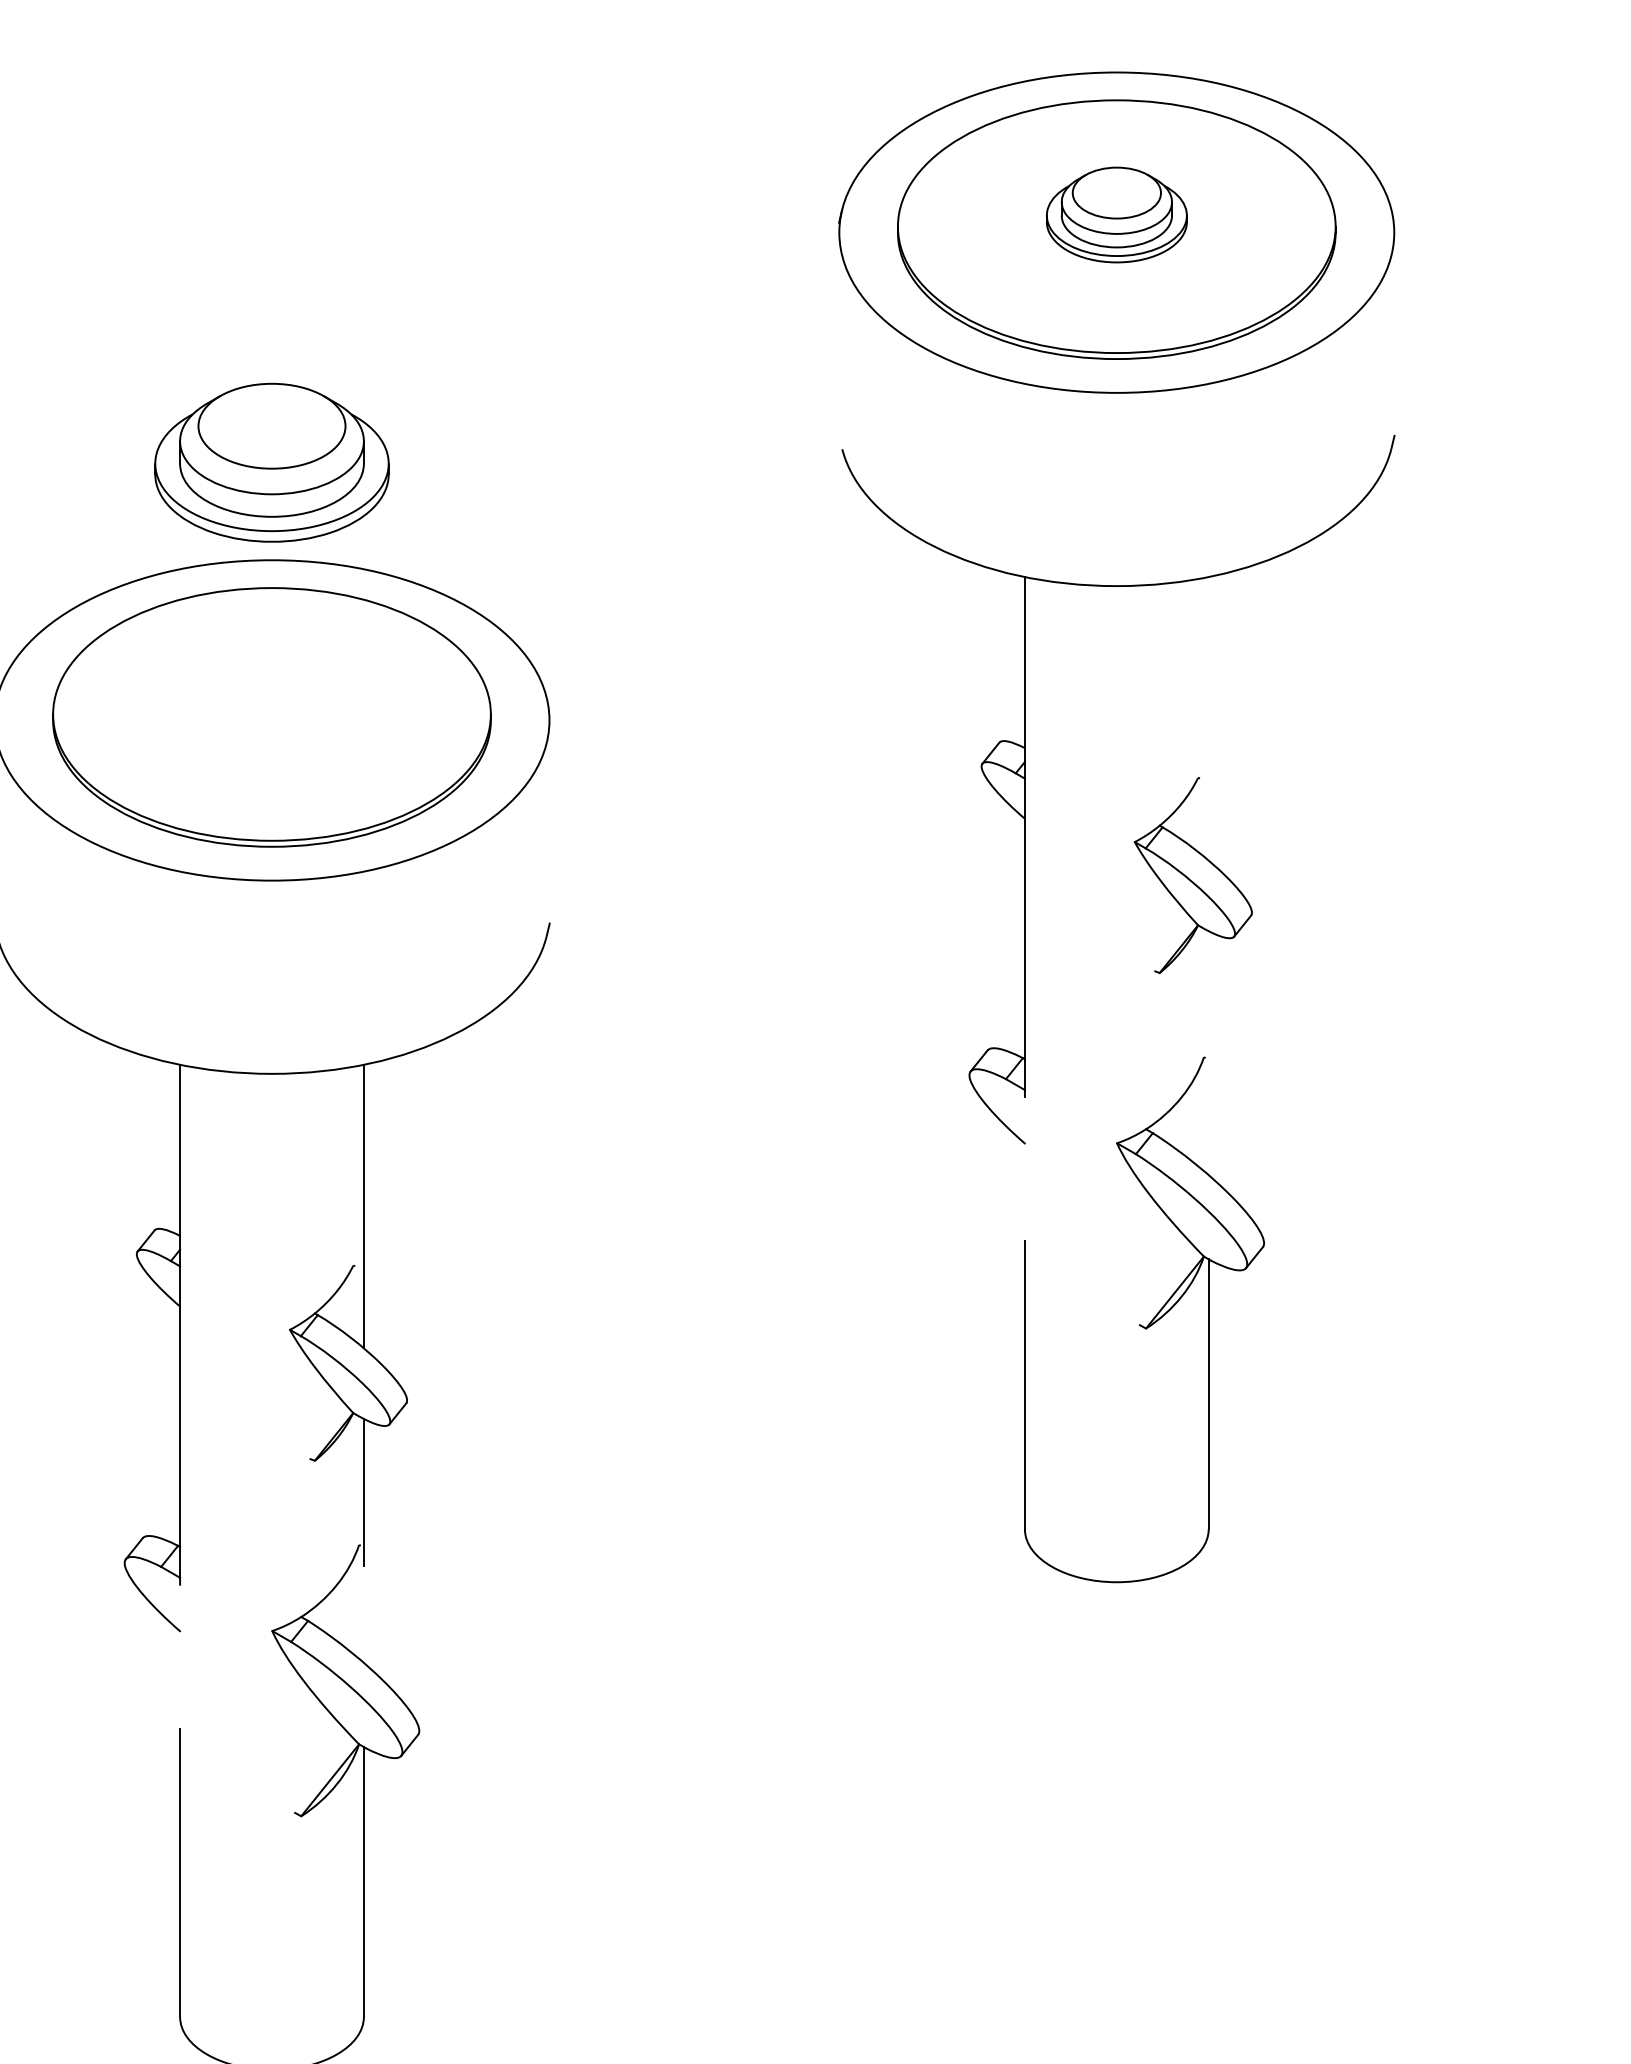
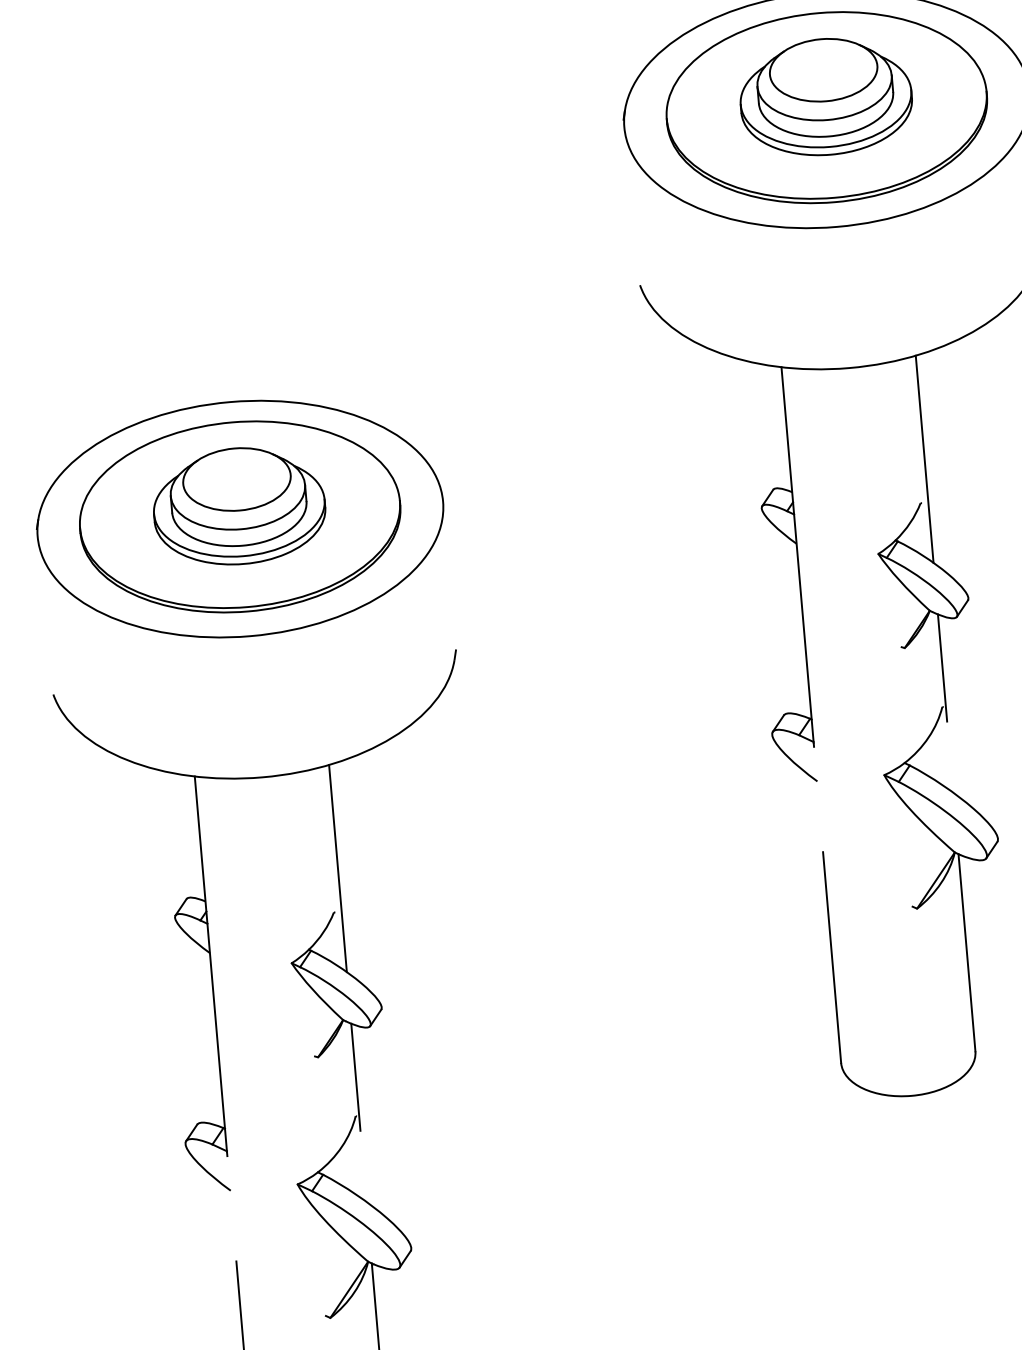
part: (1116, 214) -> (825, 96), size x1.67
part: (271, 462) -> (238, 506), moved
line: (1208, 718) -> (924, 459), added
line: (1208, 1004) -> (942, 668), added

